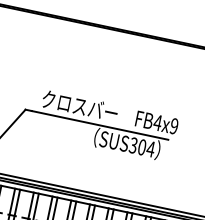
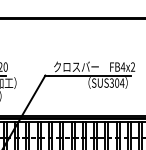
text: (173, 126) -> (132, 67), FB4x9 -> FB4x2

